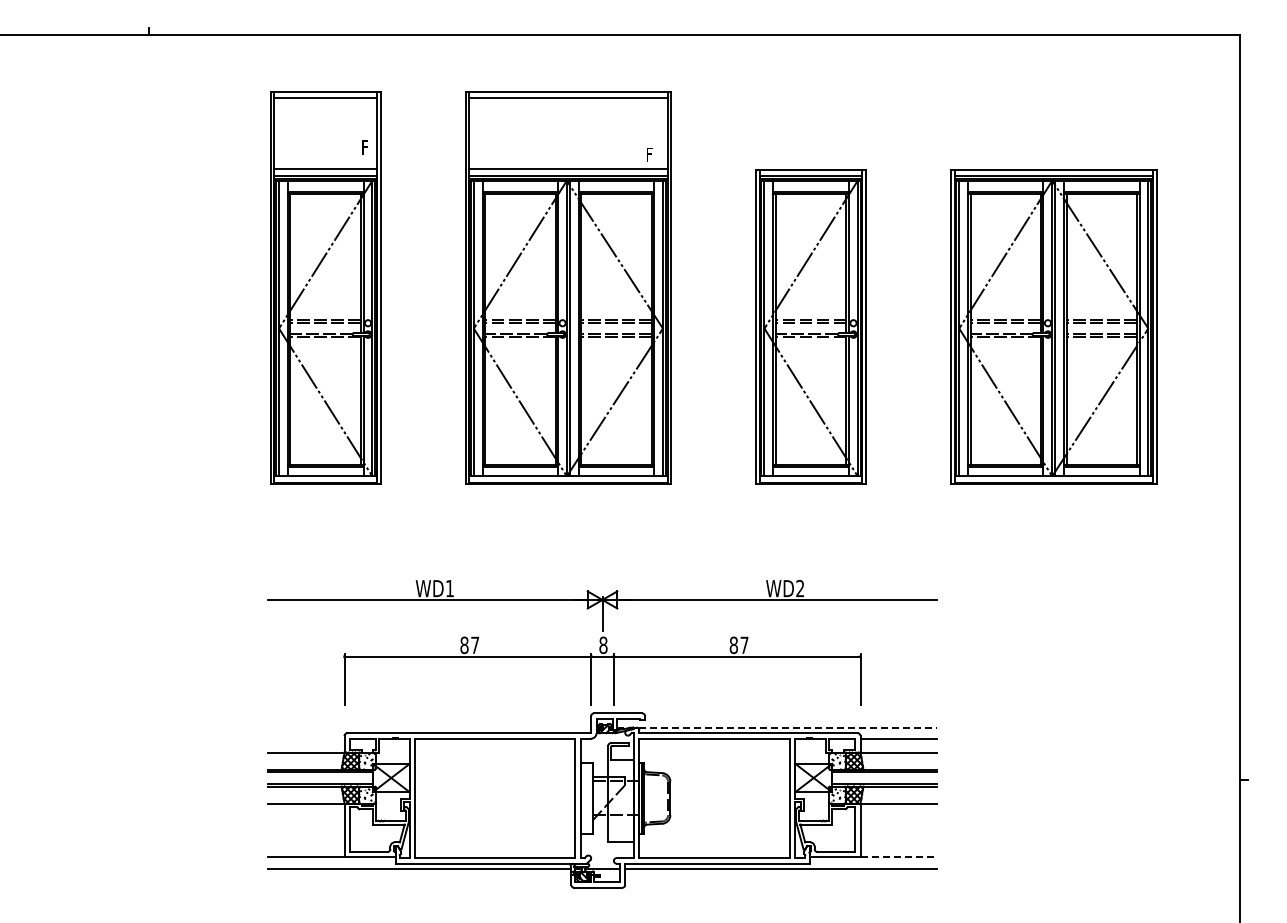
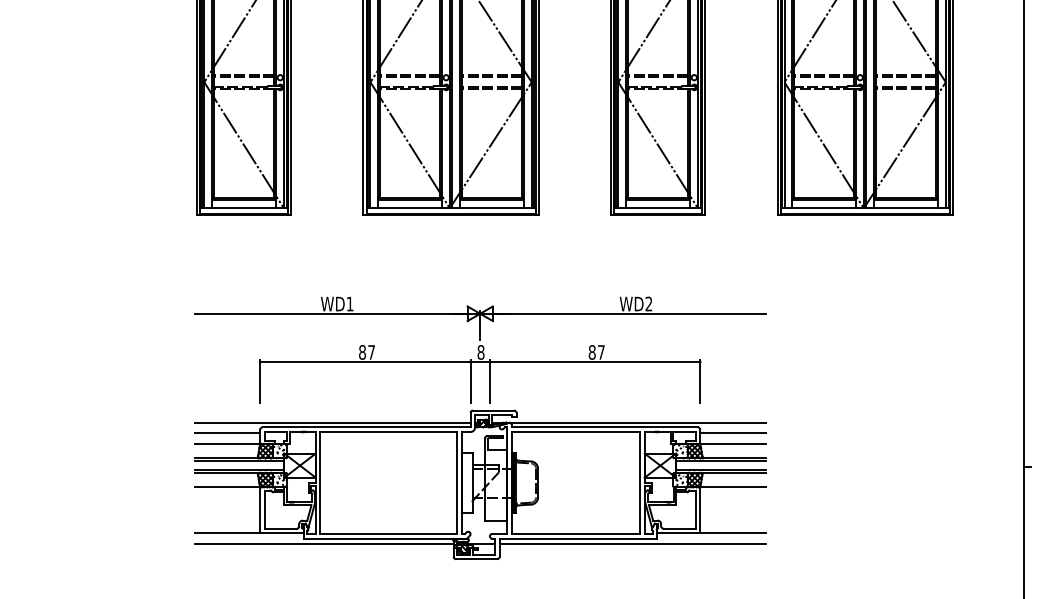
line: (429, 727) -> (332, 422), added
line: (777, 727) -> (629, 422), dashed -> solid
line: (305, 739) -> (226, 432), added
line: (899, 857) -> (733, 533), dashed -> solid

